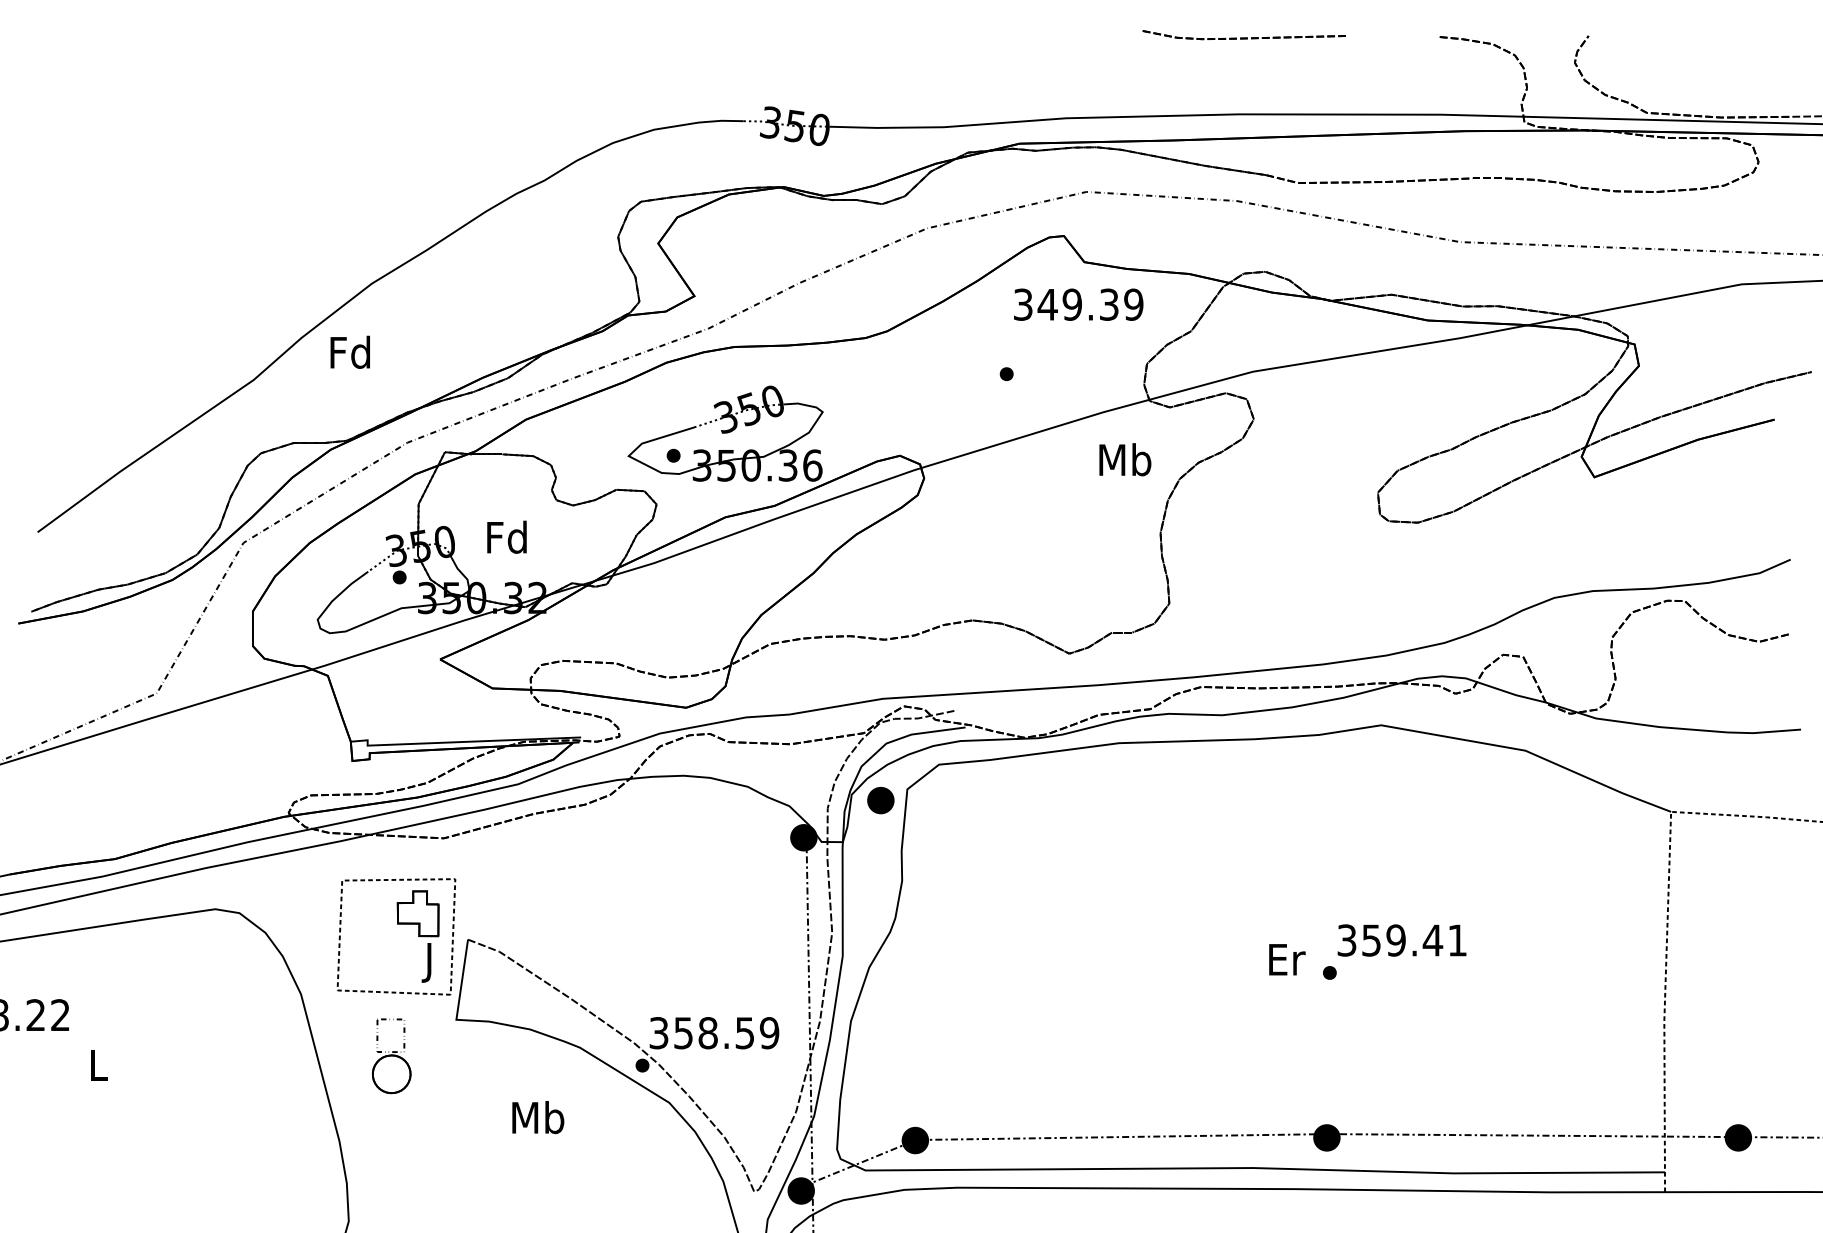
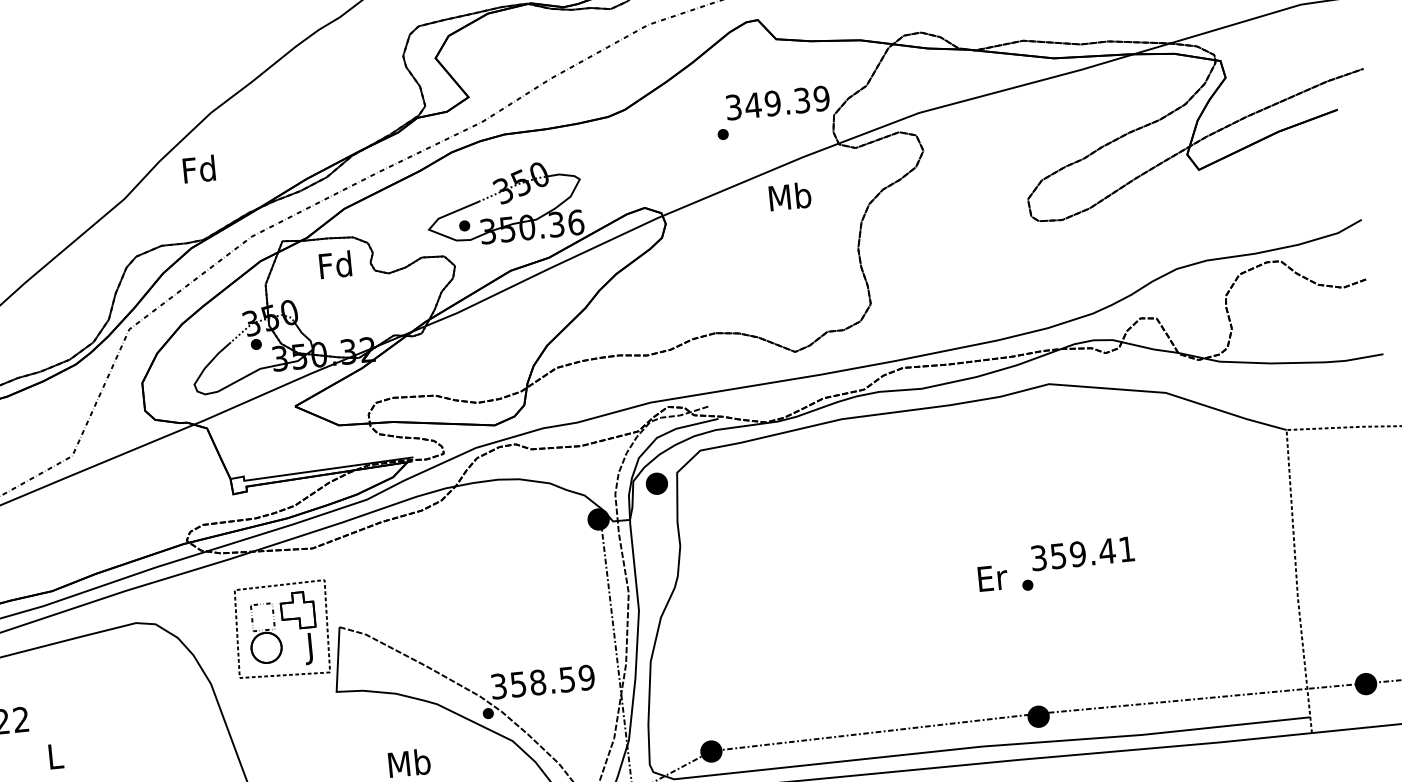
text: (1078, 304) -> (777, 102), moved
text: (1125, 459) -> (790, 196), moved
text: (506, 536) -> (335, 264), moved
part: (391, 1056) -> (265, 633), moved

